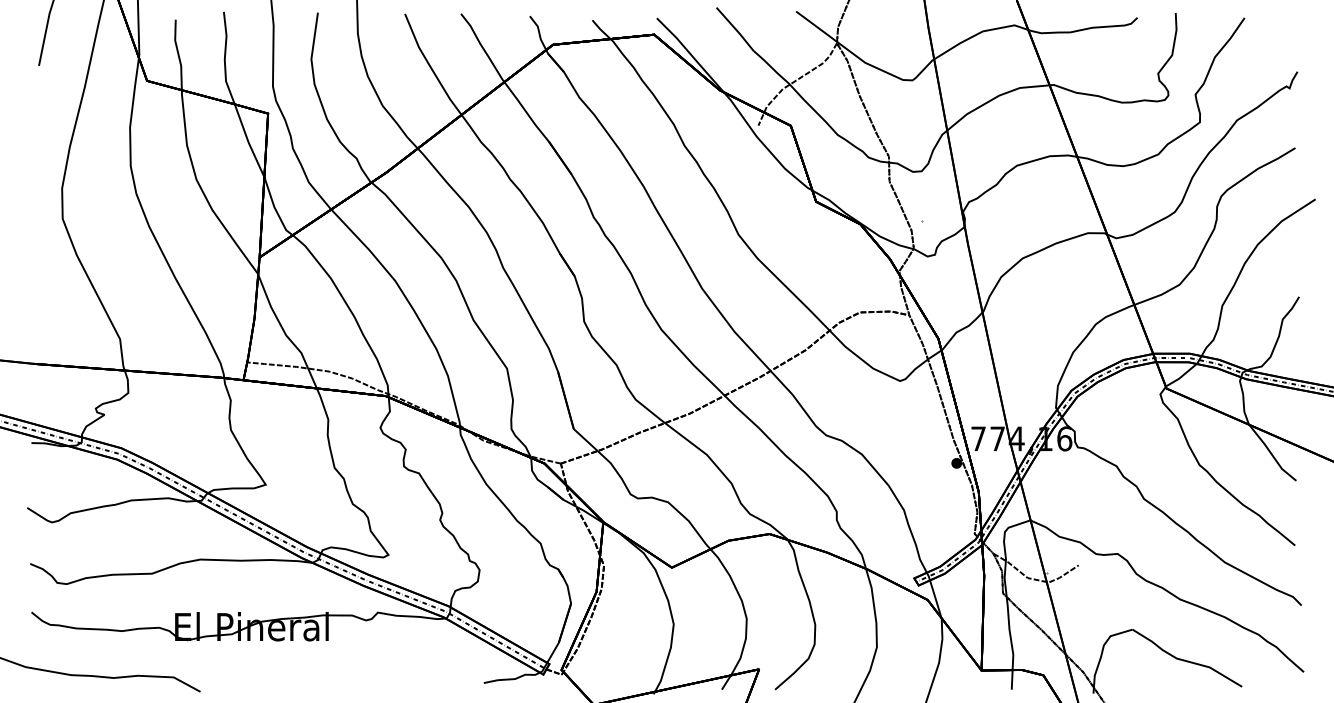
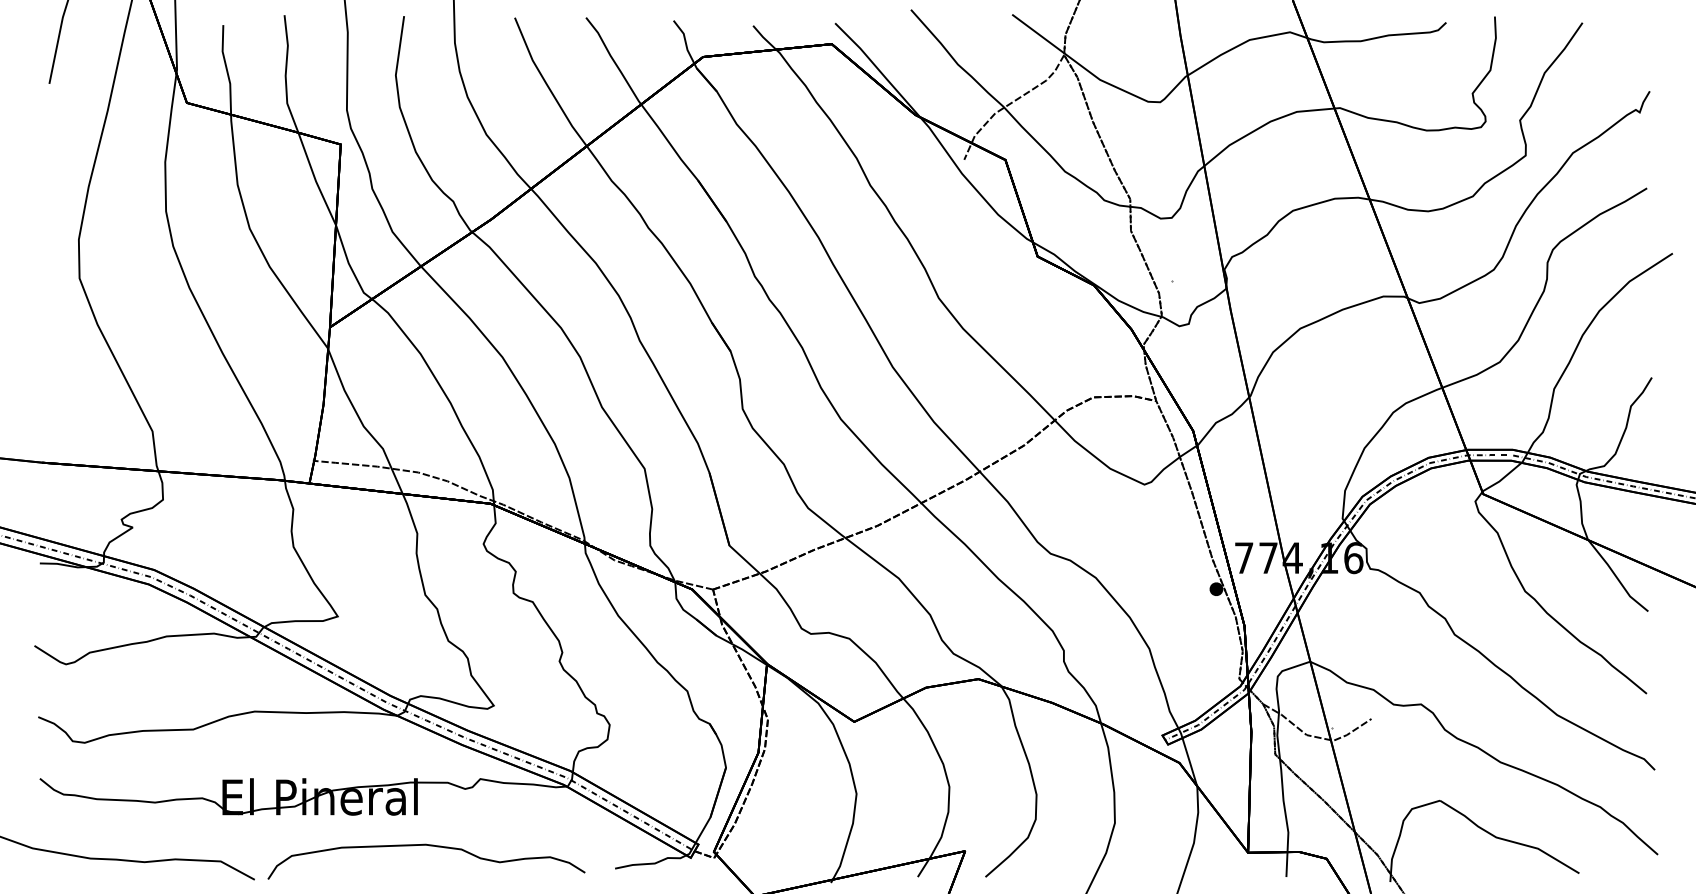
curve: (337, 665) -> (429, 846), added

